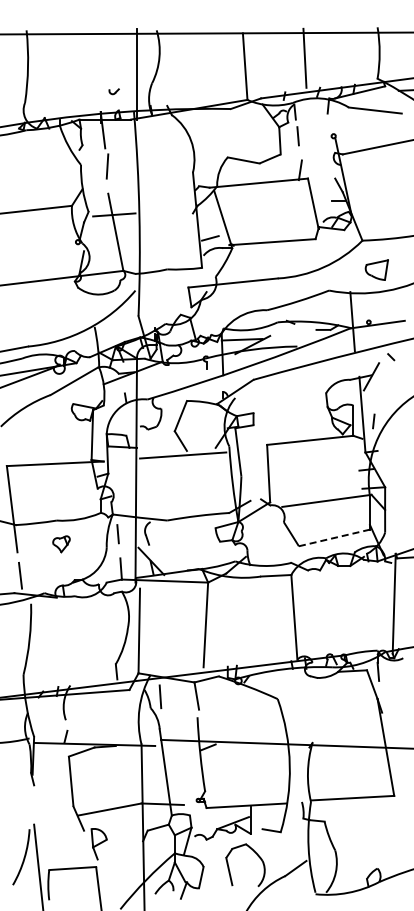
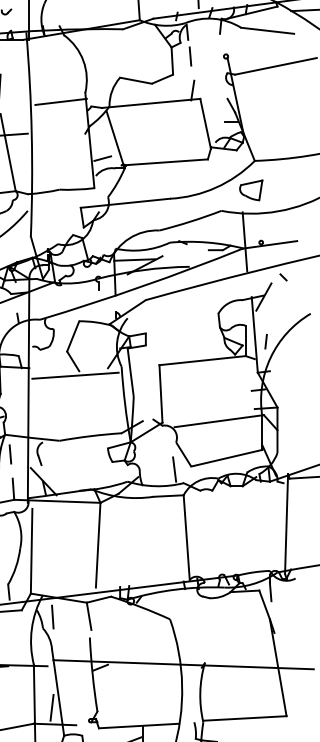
line: (168, 181) -> (60, 101), added
part: (376, 269) -> (250, 189), moved
line: (334, 537) -> (226, 457), dashed -> solid
line: (281, 549) -> (173, 469), added
line: (159, 787) -> (51, 707), added

